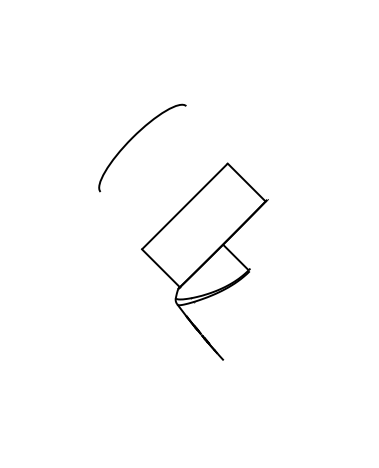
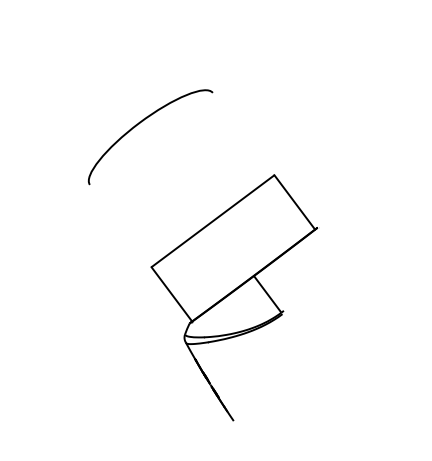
curve: (133, 138) -> (140, 123), moved

